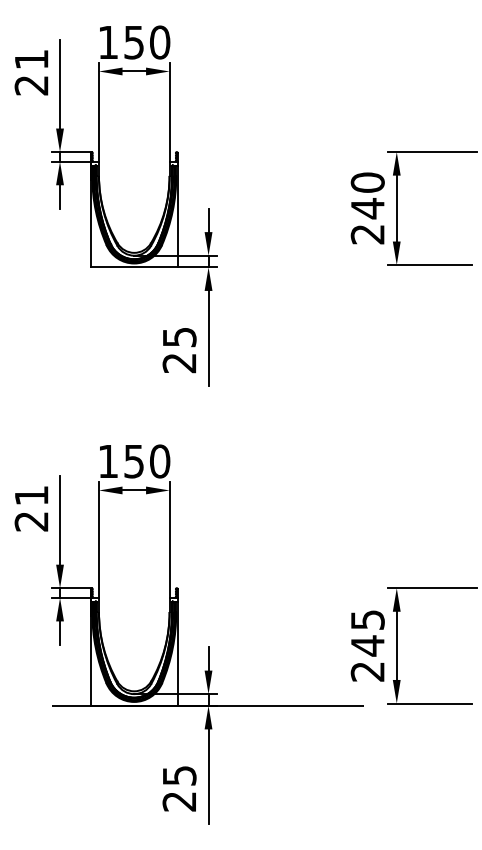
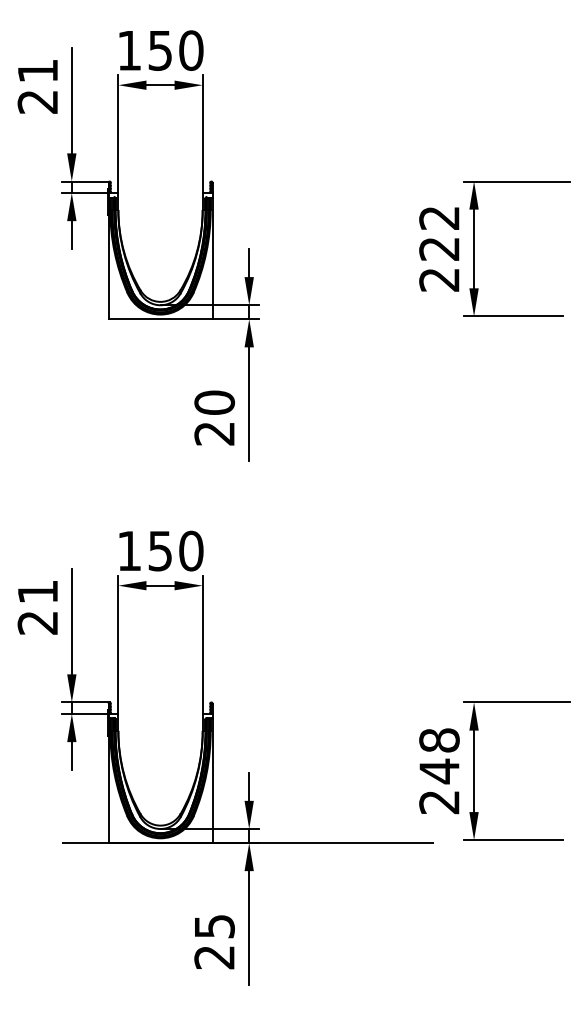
text: (367, 195) -> (439, 233), 240 -> 222
text: (179, 337) -> (214, 402), 25 -> 20
text: (367, 619) -> (439, 739), 245 -> 248

